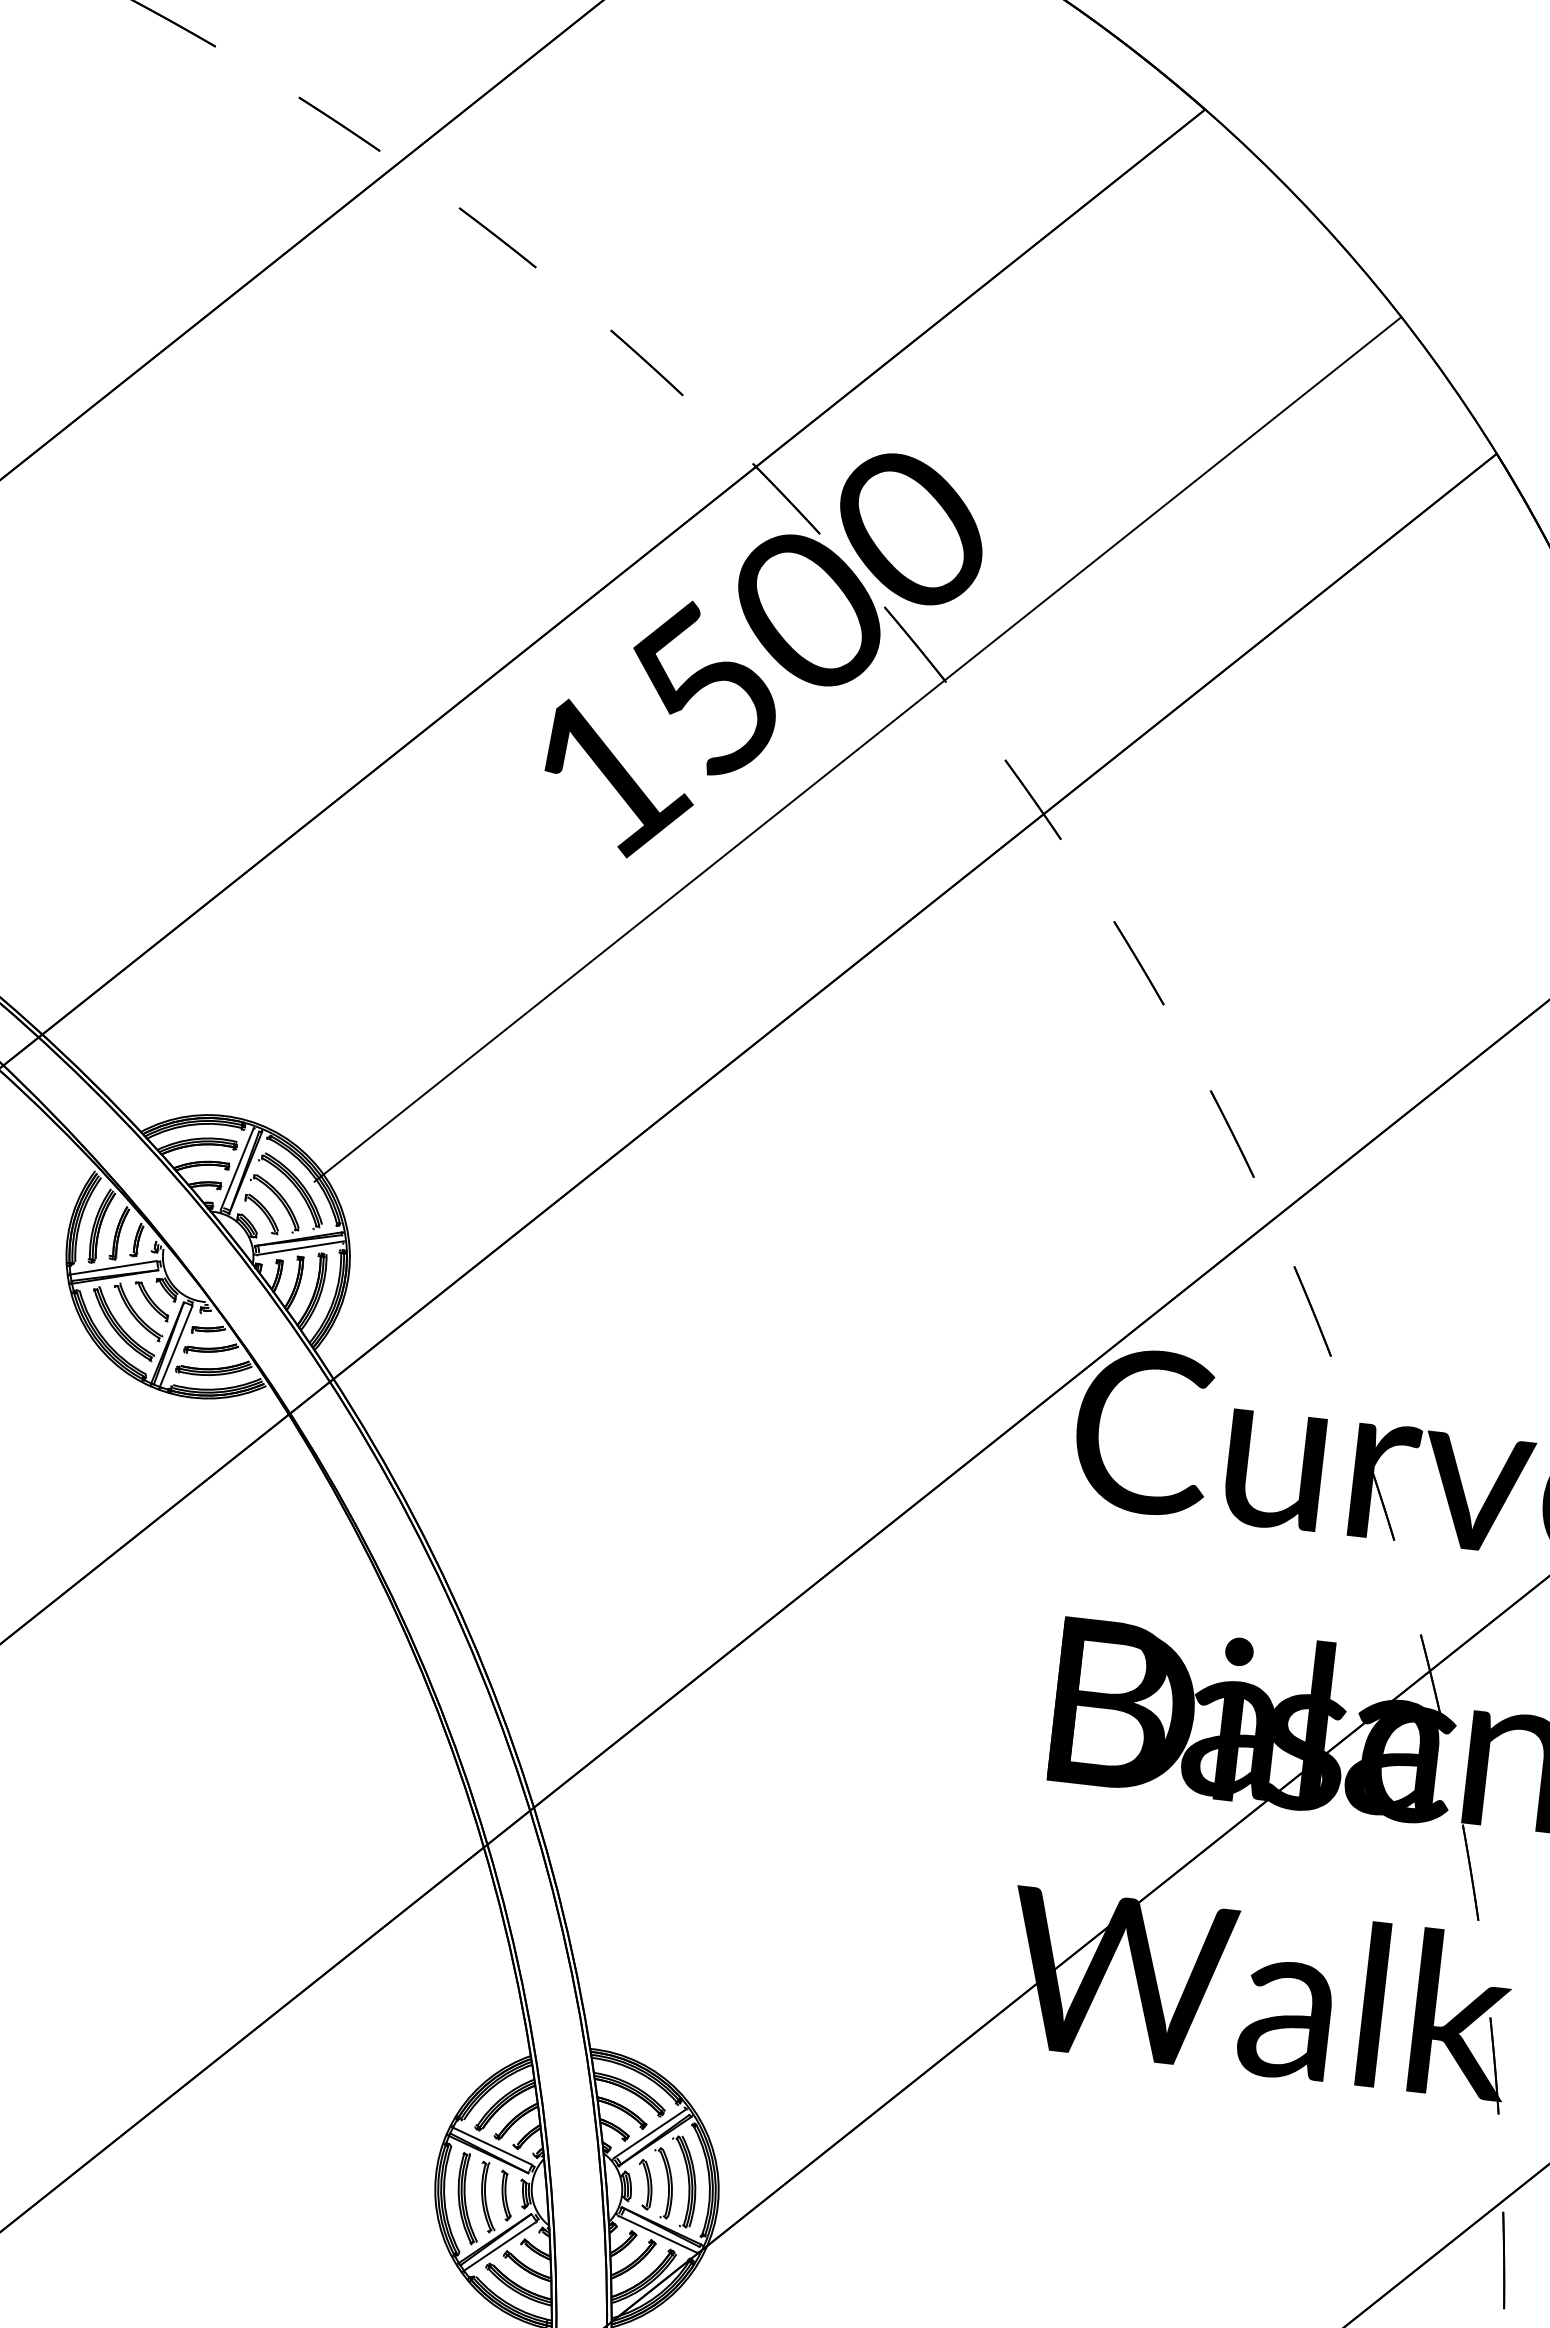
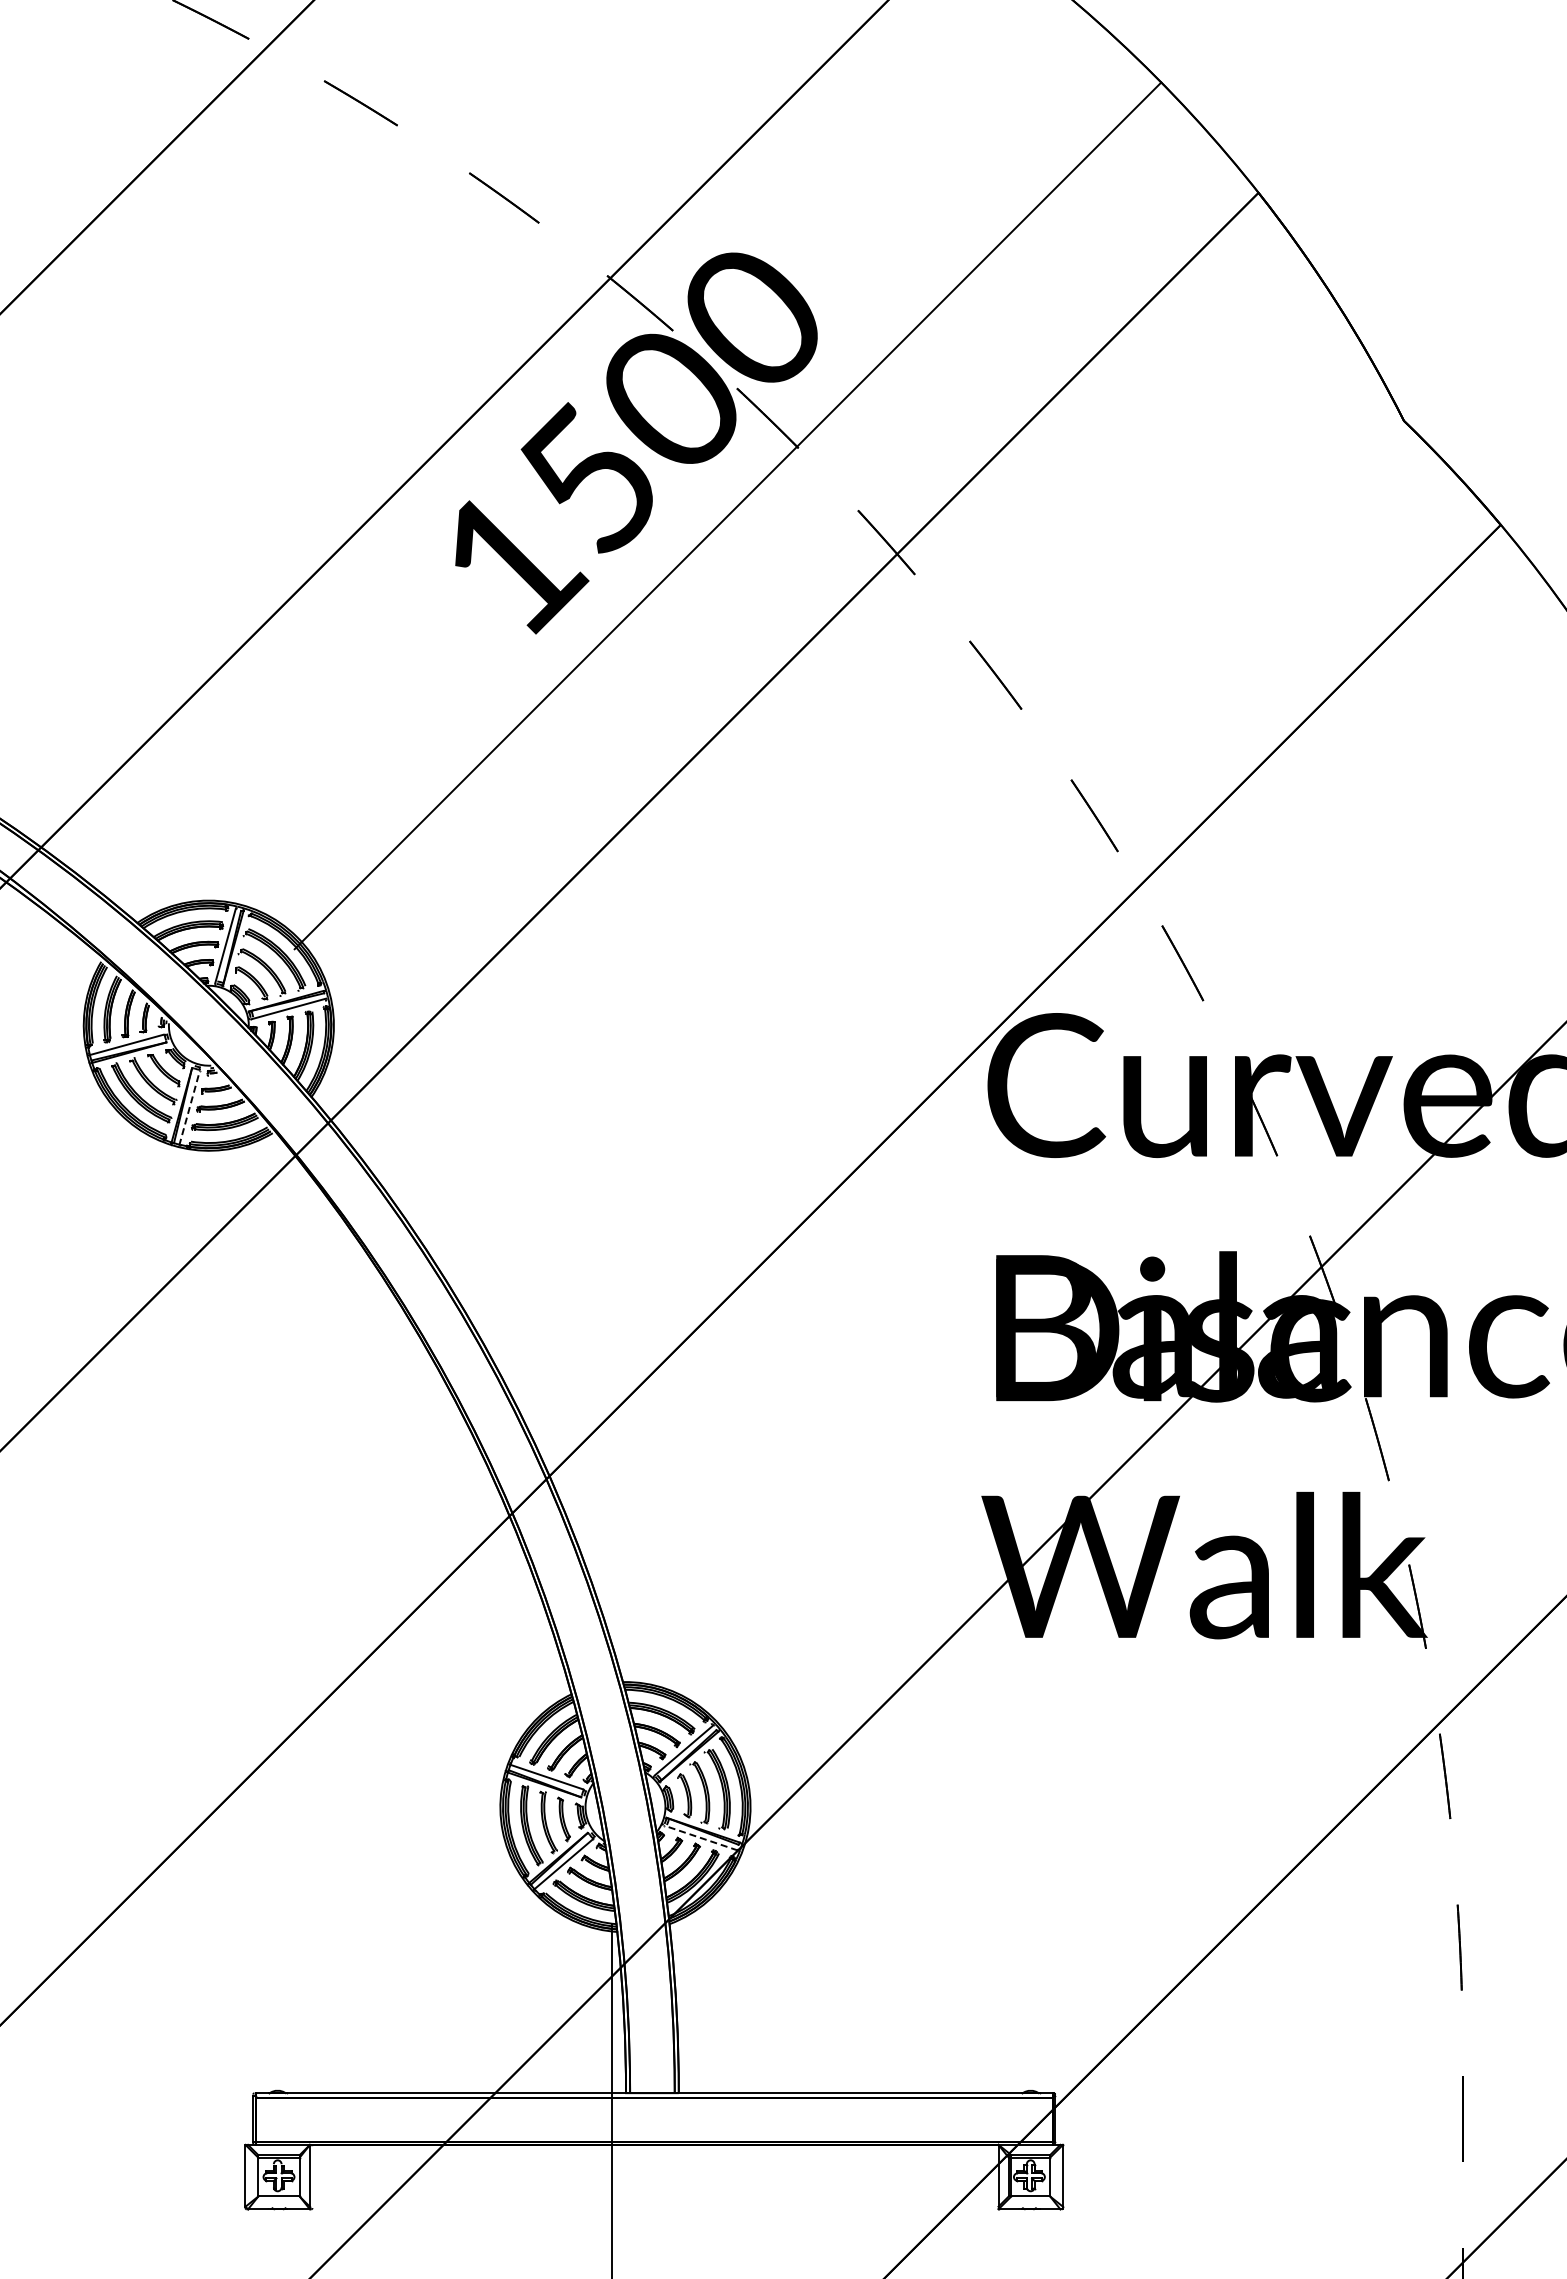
line: (175, 1347) -> (189, 1108), solid -> dashed
line: (658, 2235) -> (701, 1838), solid -> dashed

